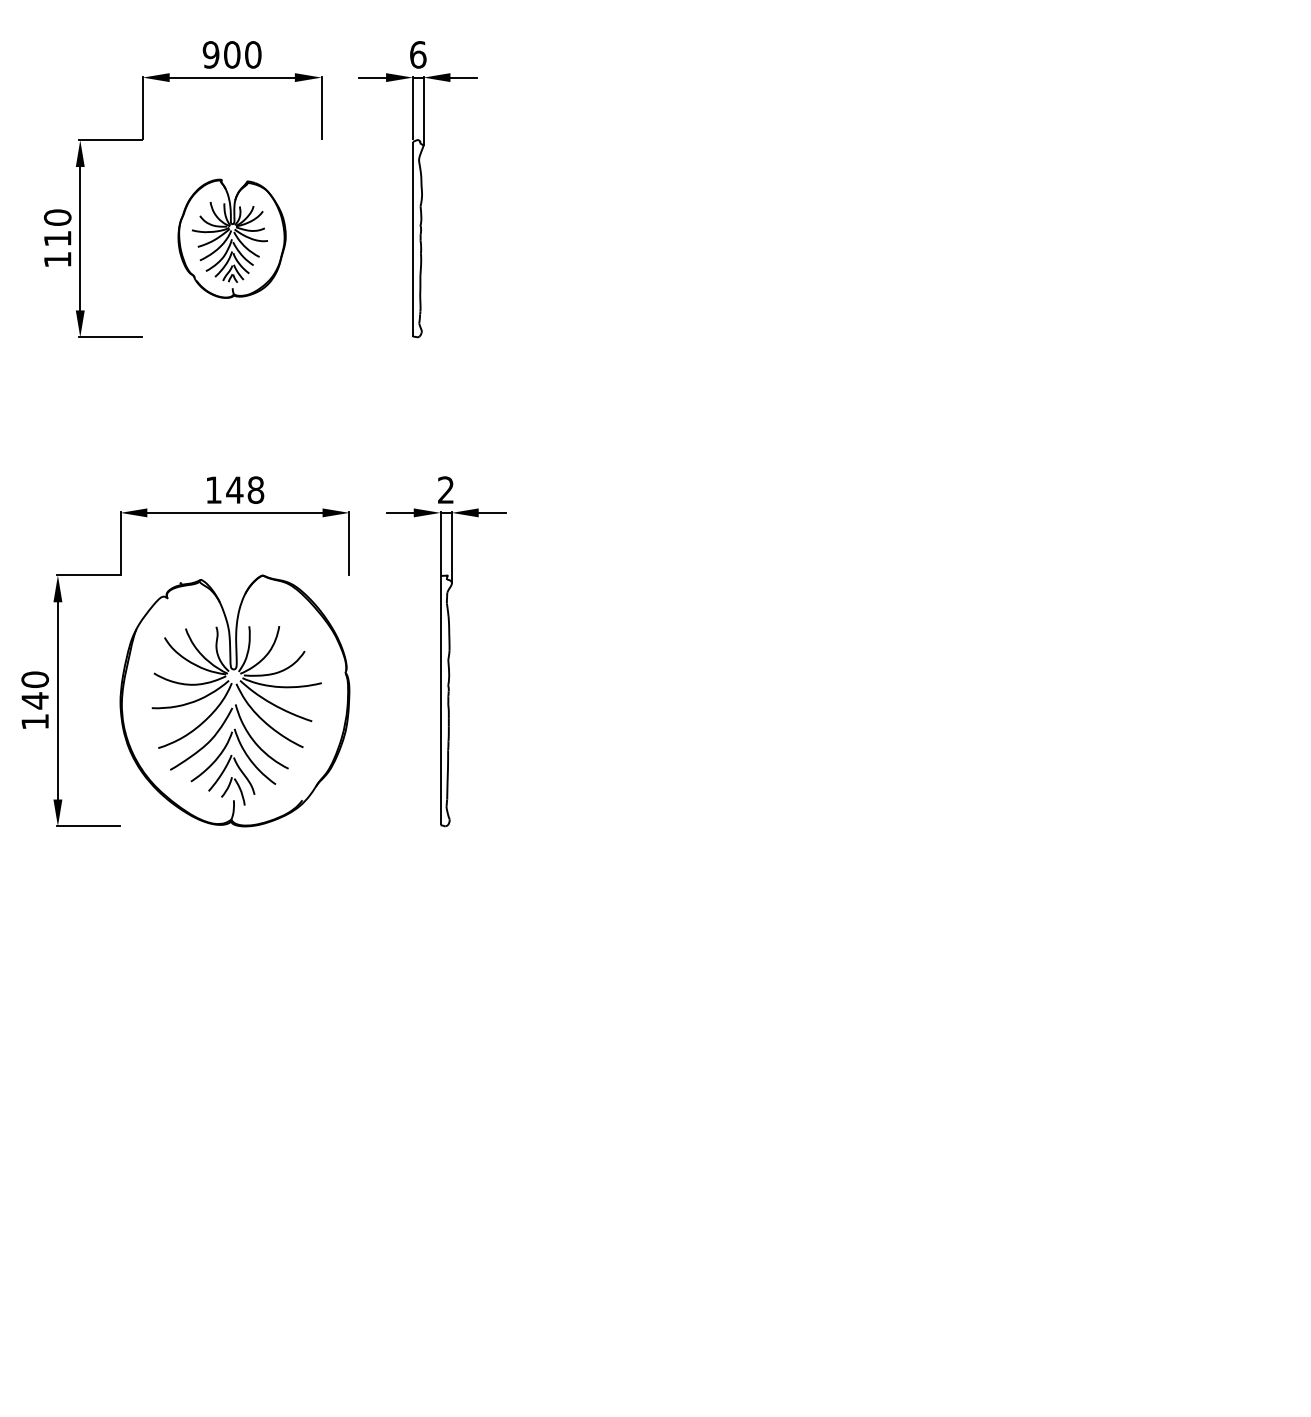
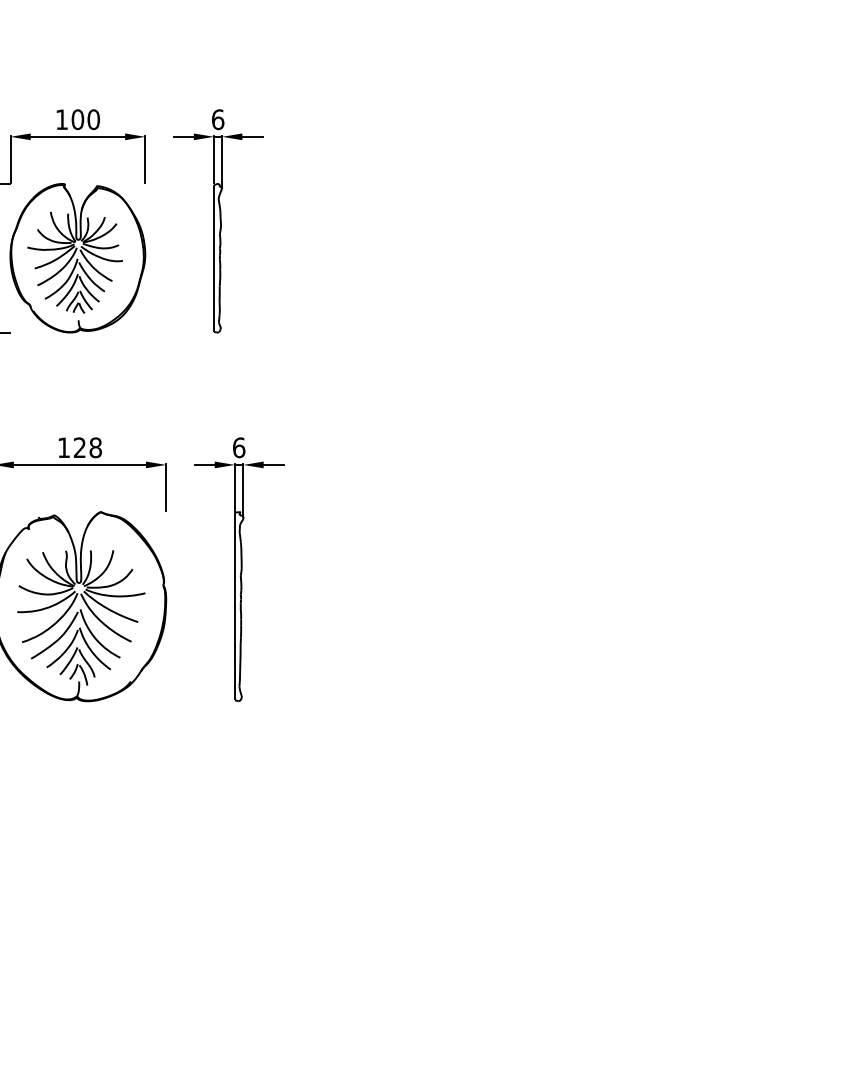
text: (210, 54) -> (61, 119), 900 -> 100
part: (231, 238) -> (77, 258), size x1.67
text: (234, 489) -> (79, 447), 148 -> 128
text: (446, 489) -> (239, 447), 2 -> 6

